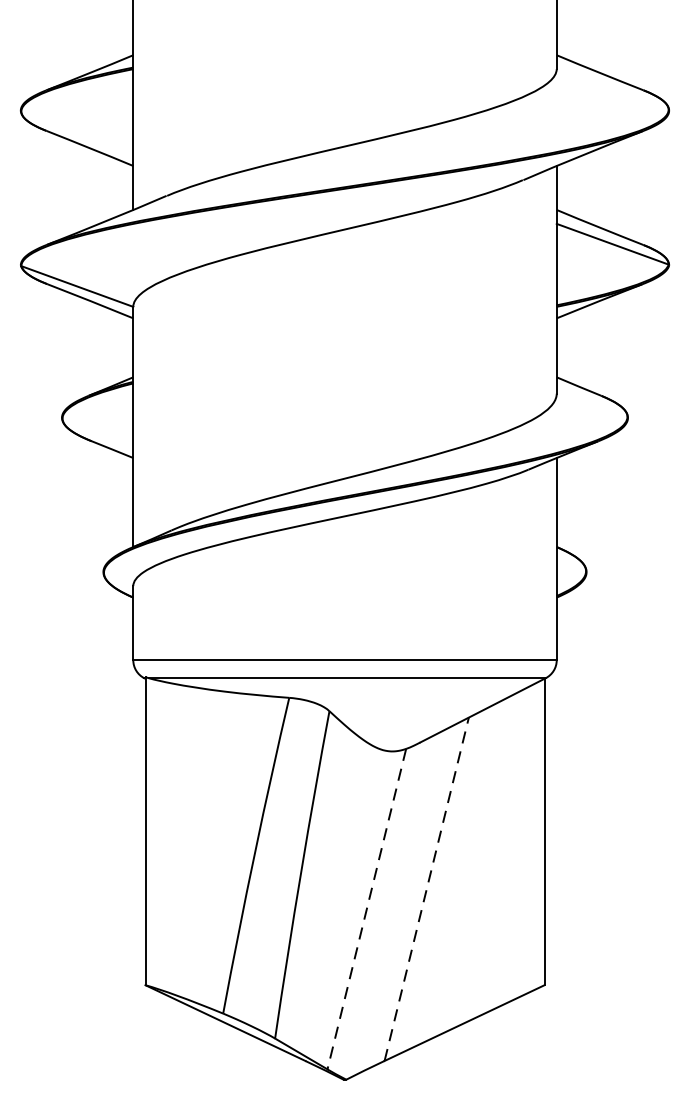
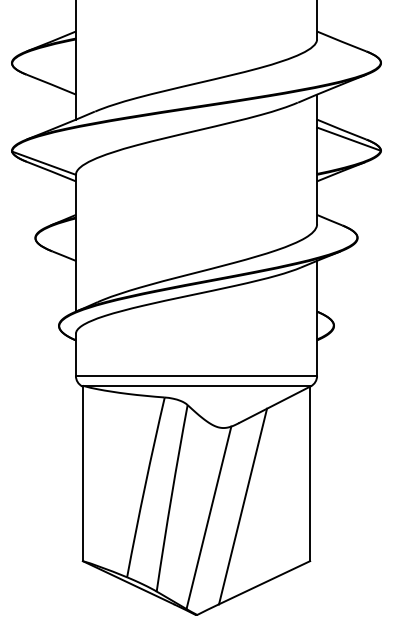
line: (427, 889) -> (243, 506), dashed -> solid
line: (366, 908) -> (208, 517), dashed -> solid

